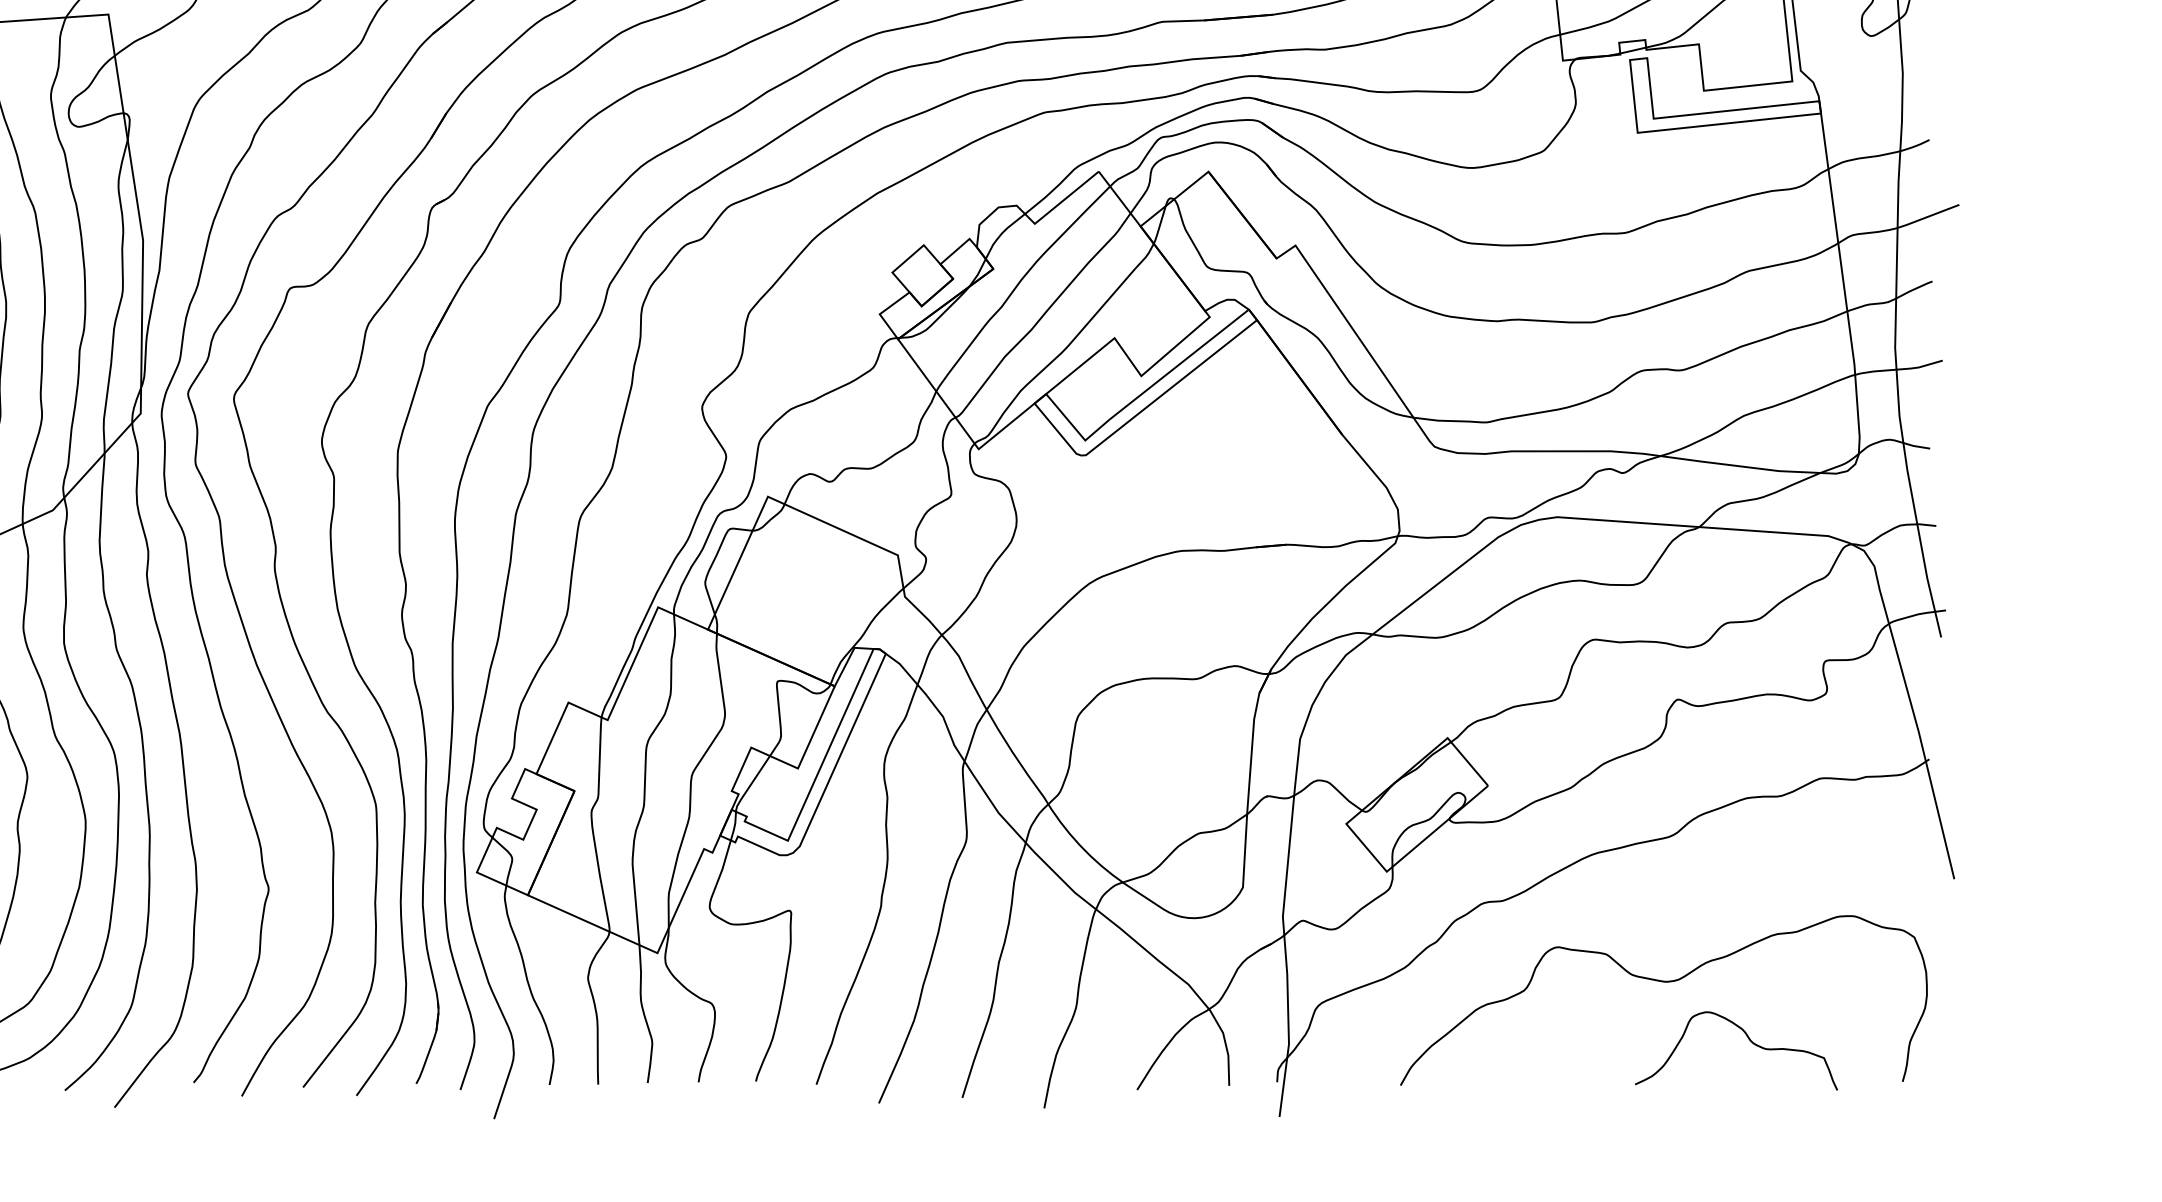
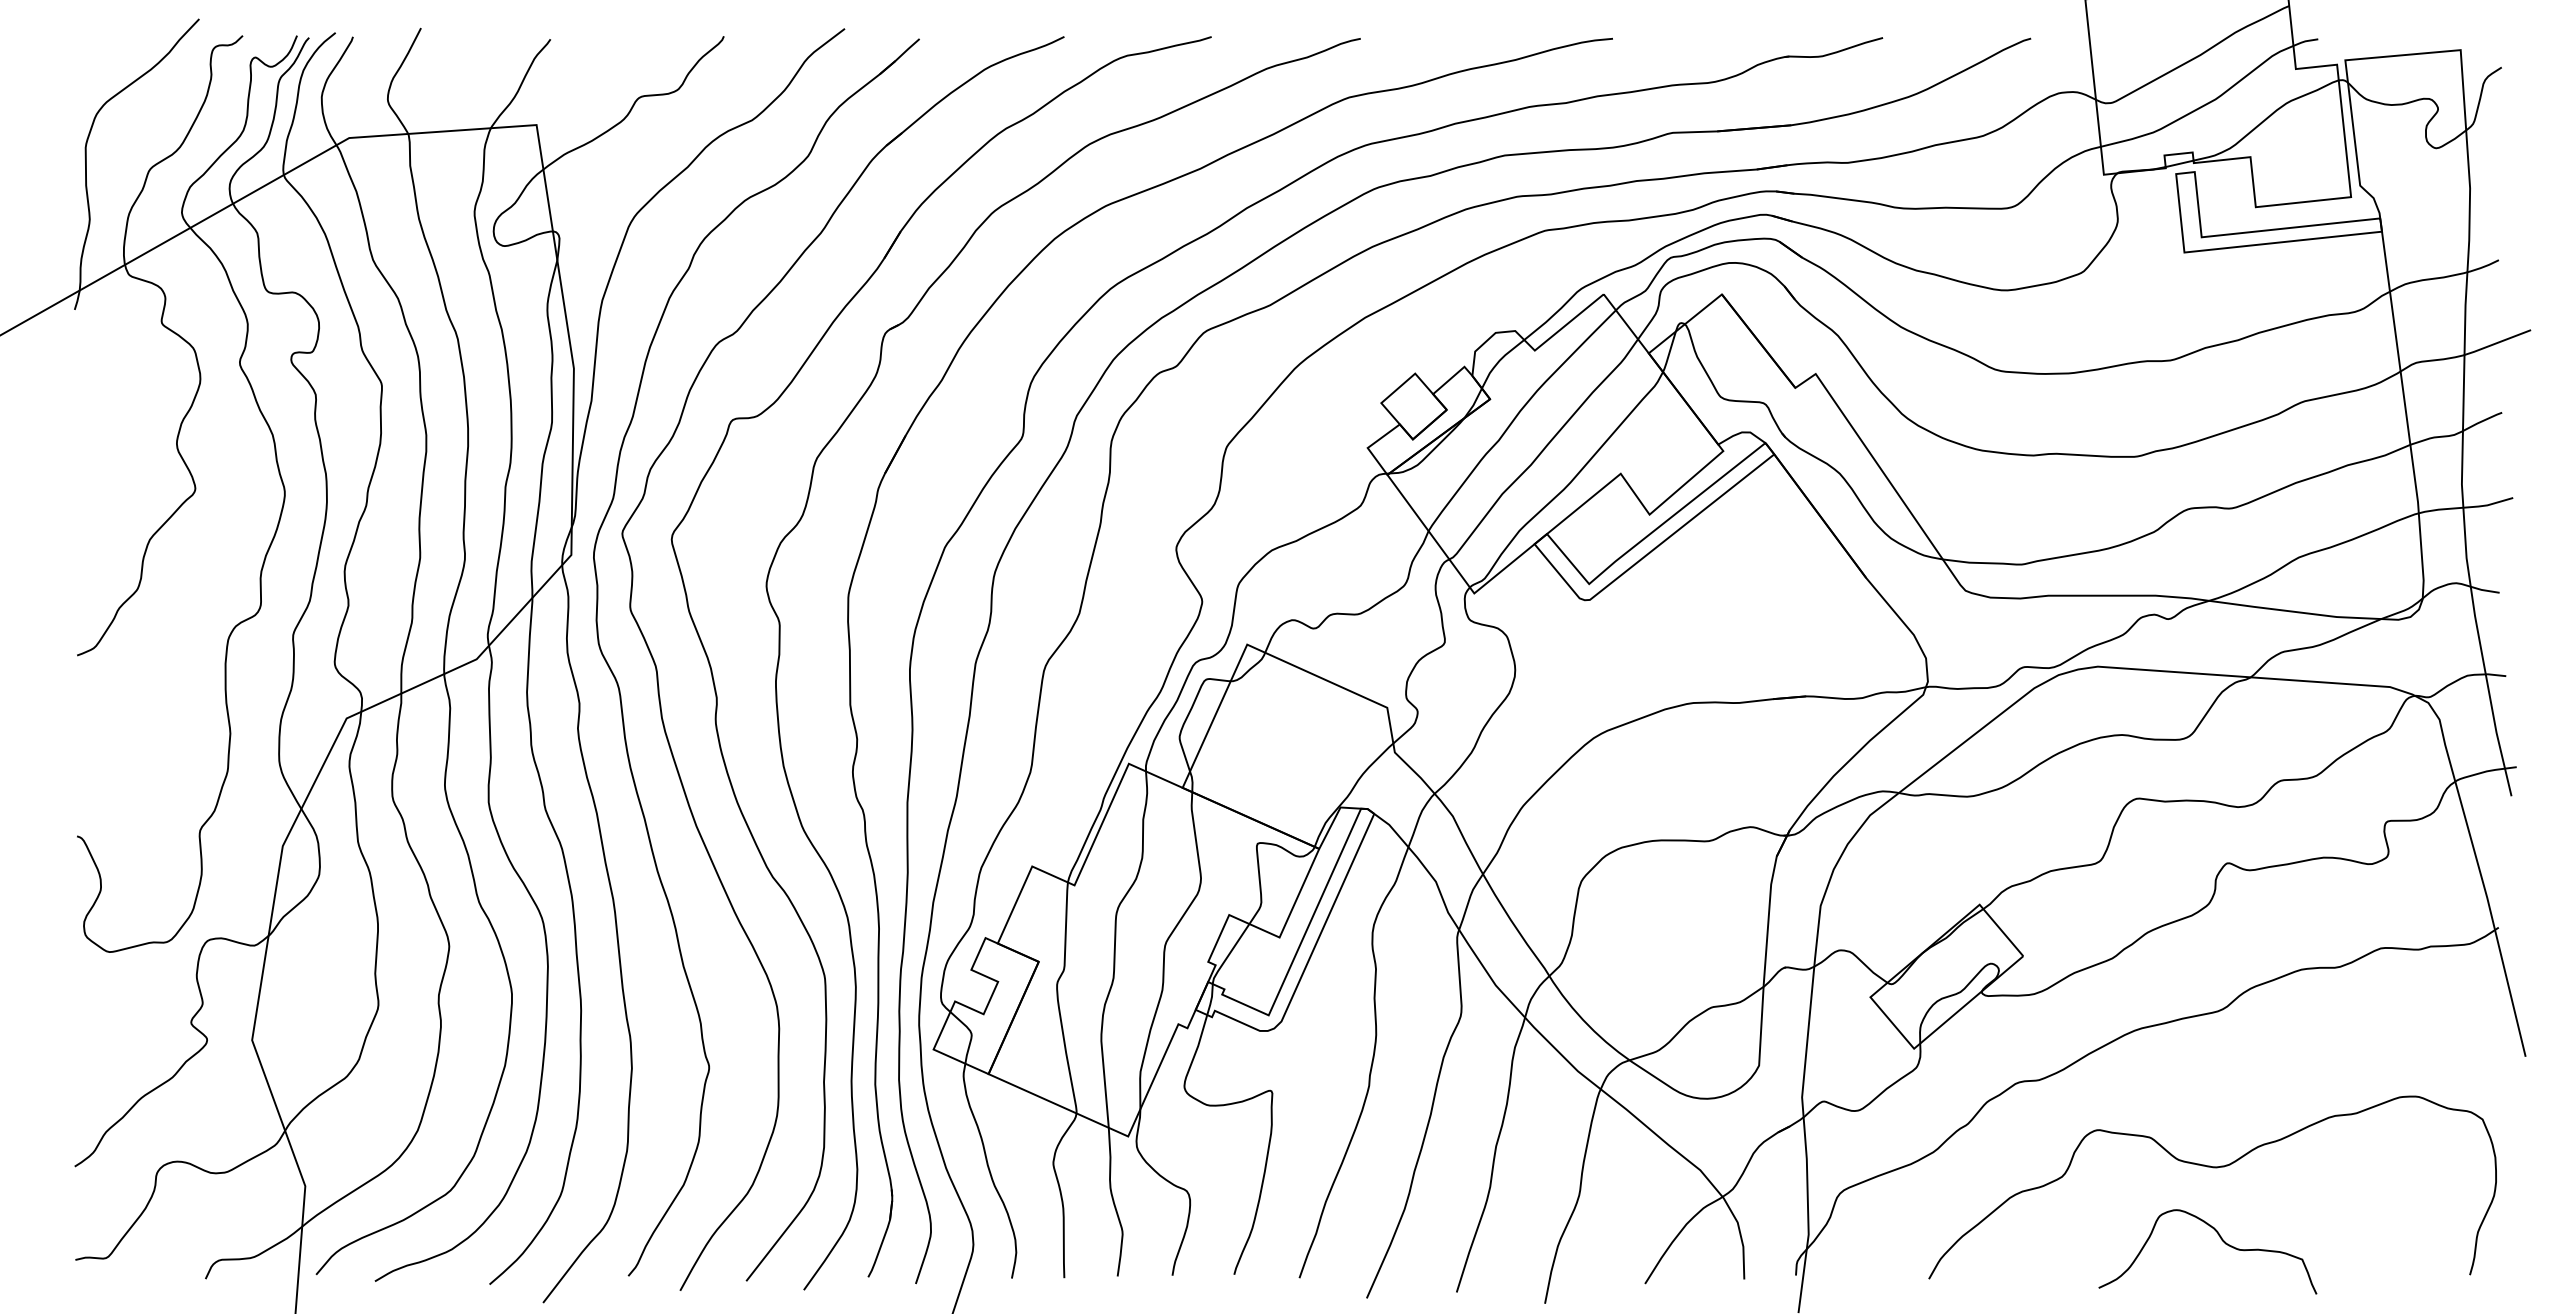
curve: (1749, 1040) -> (2221, 1240), moved

